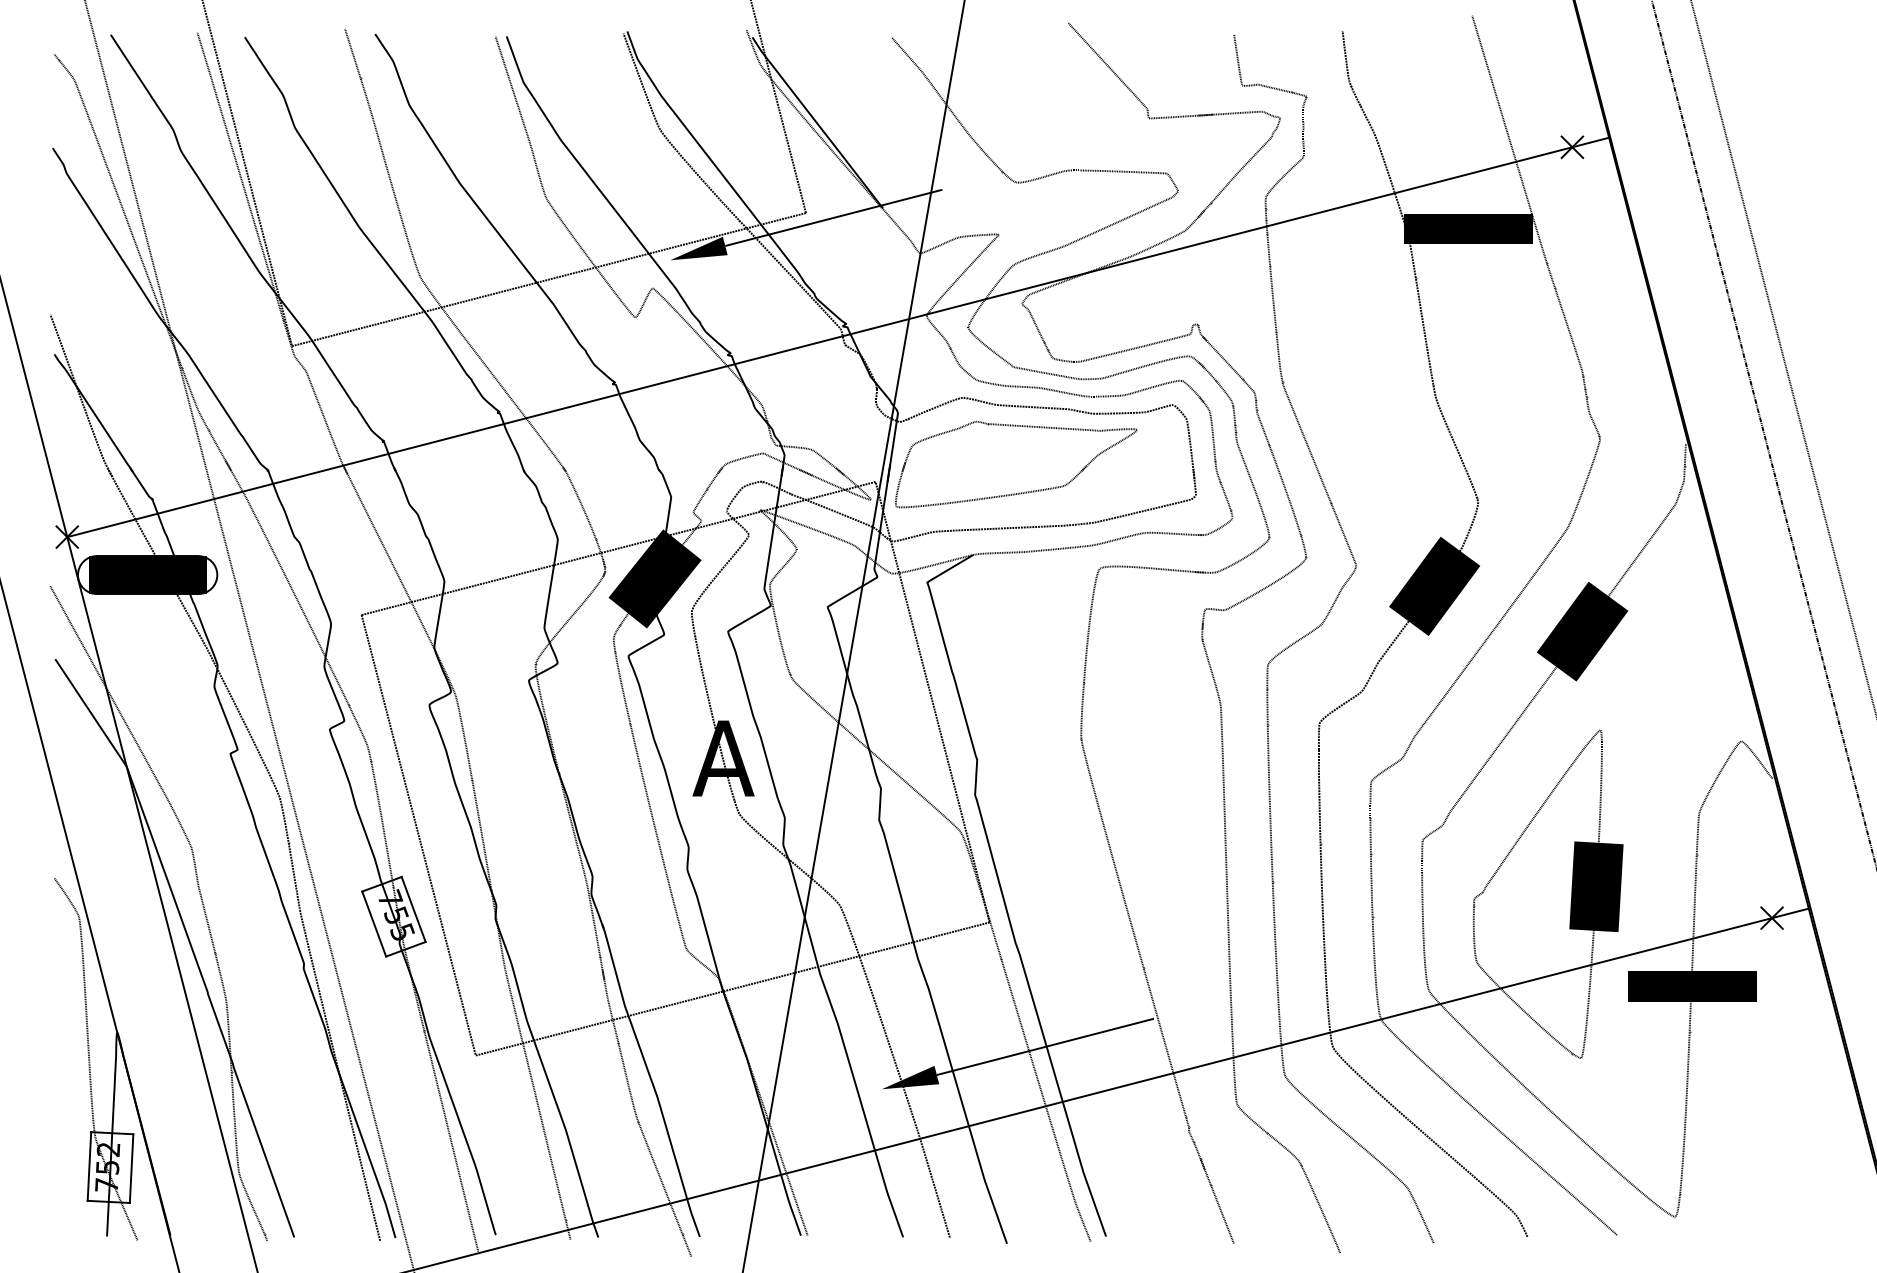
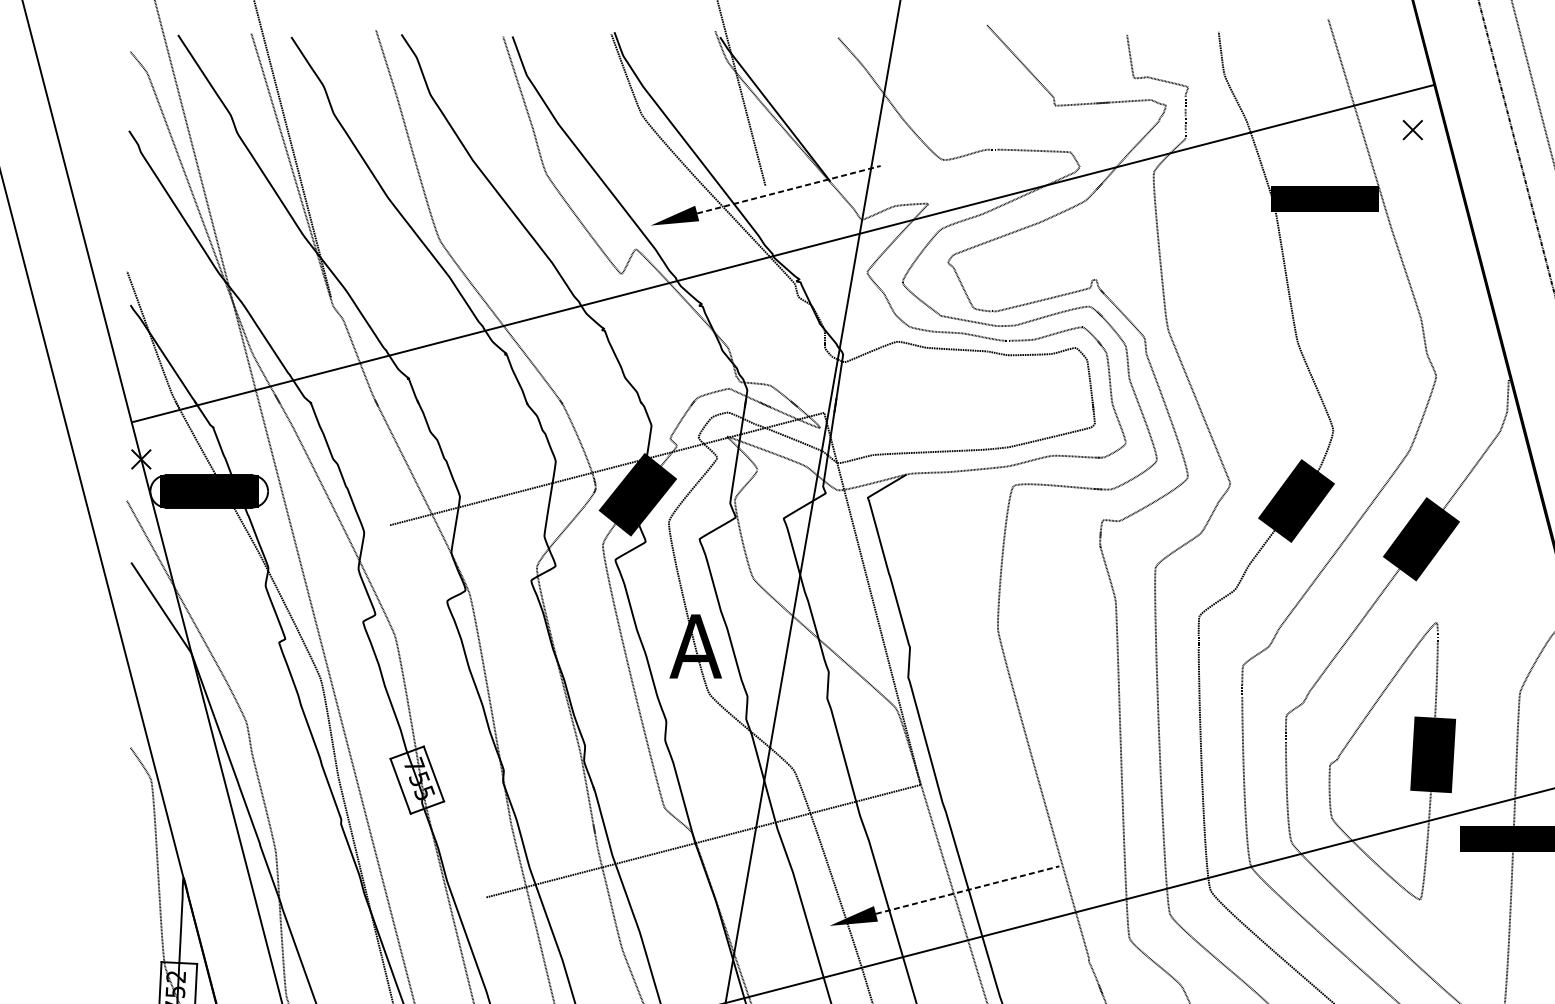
line: (834, 217) -> (789, 189), solid -> dashed
line: (549, 279) -> (548, 241), removed
line: (838, 337) -> (783, 253), moved
part: (1016, 464) -> (943, 398), removed
line: (418, 835) -> (438, 711), removed
line: (1045, 1046) -> (967, 889), solid -> dashed

